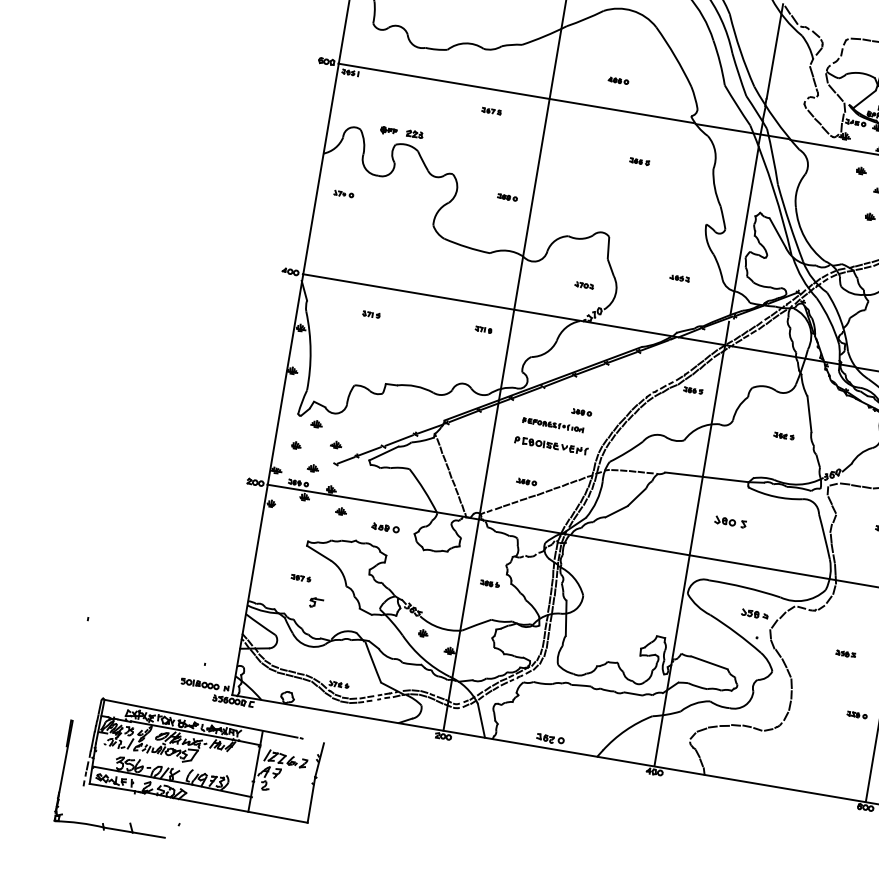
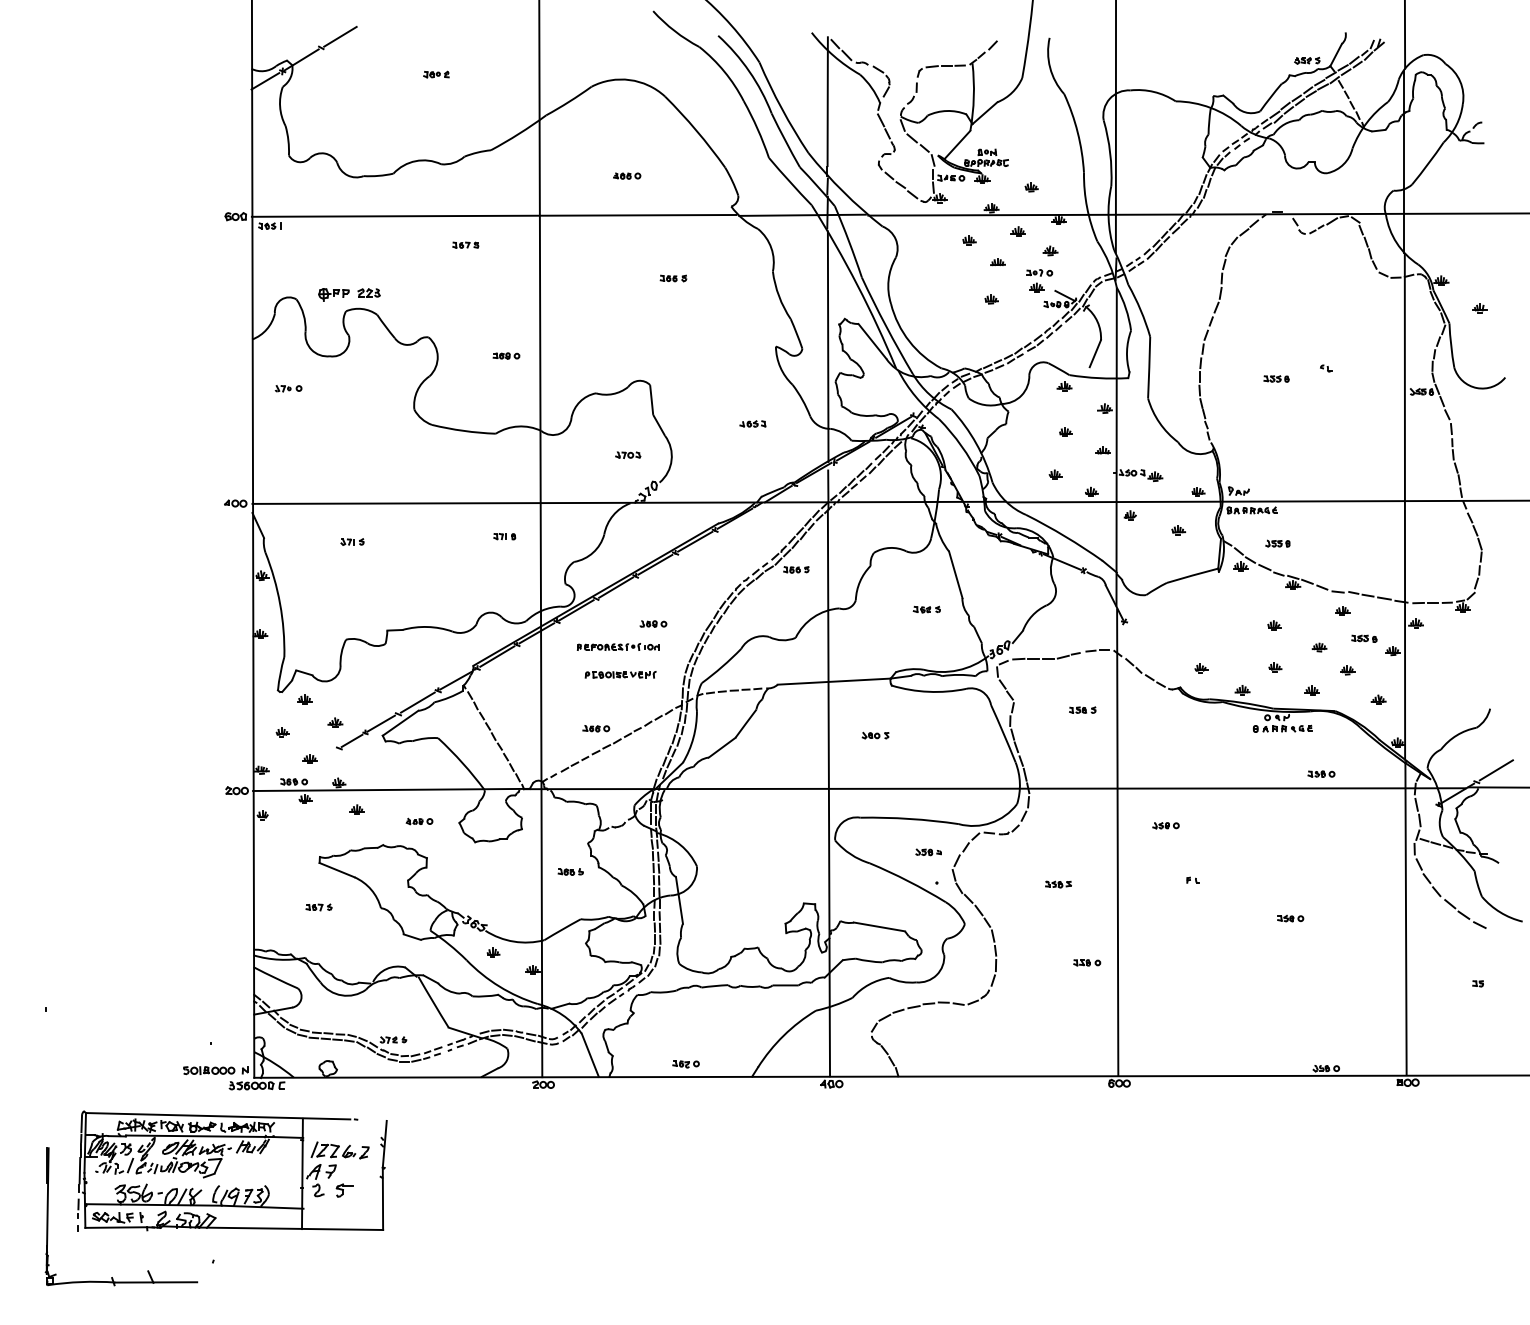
part: (388, 130) -> (333, 294), size x1.43
part: (551, 445) -> (620, 674), size x0.71
part: (730, 522) -> (875, 735), size x0.62
part: (385, 527) -> (419, 821), size x0.71
part: (316, 602) -> (344, 1190), moved
part: (754, 614) -> (928, 852), size x0.71
part: (550, 739) -> (685, 1064), size x0.71

